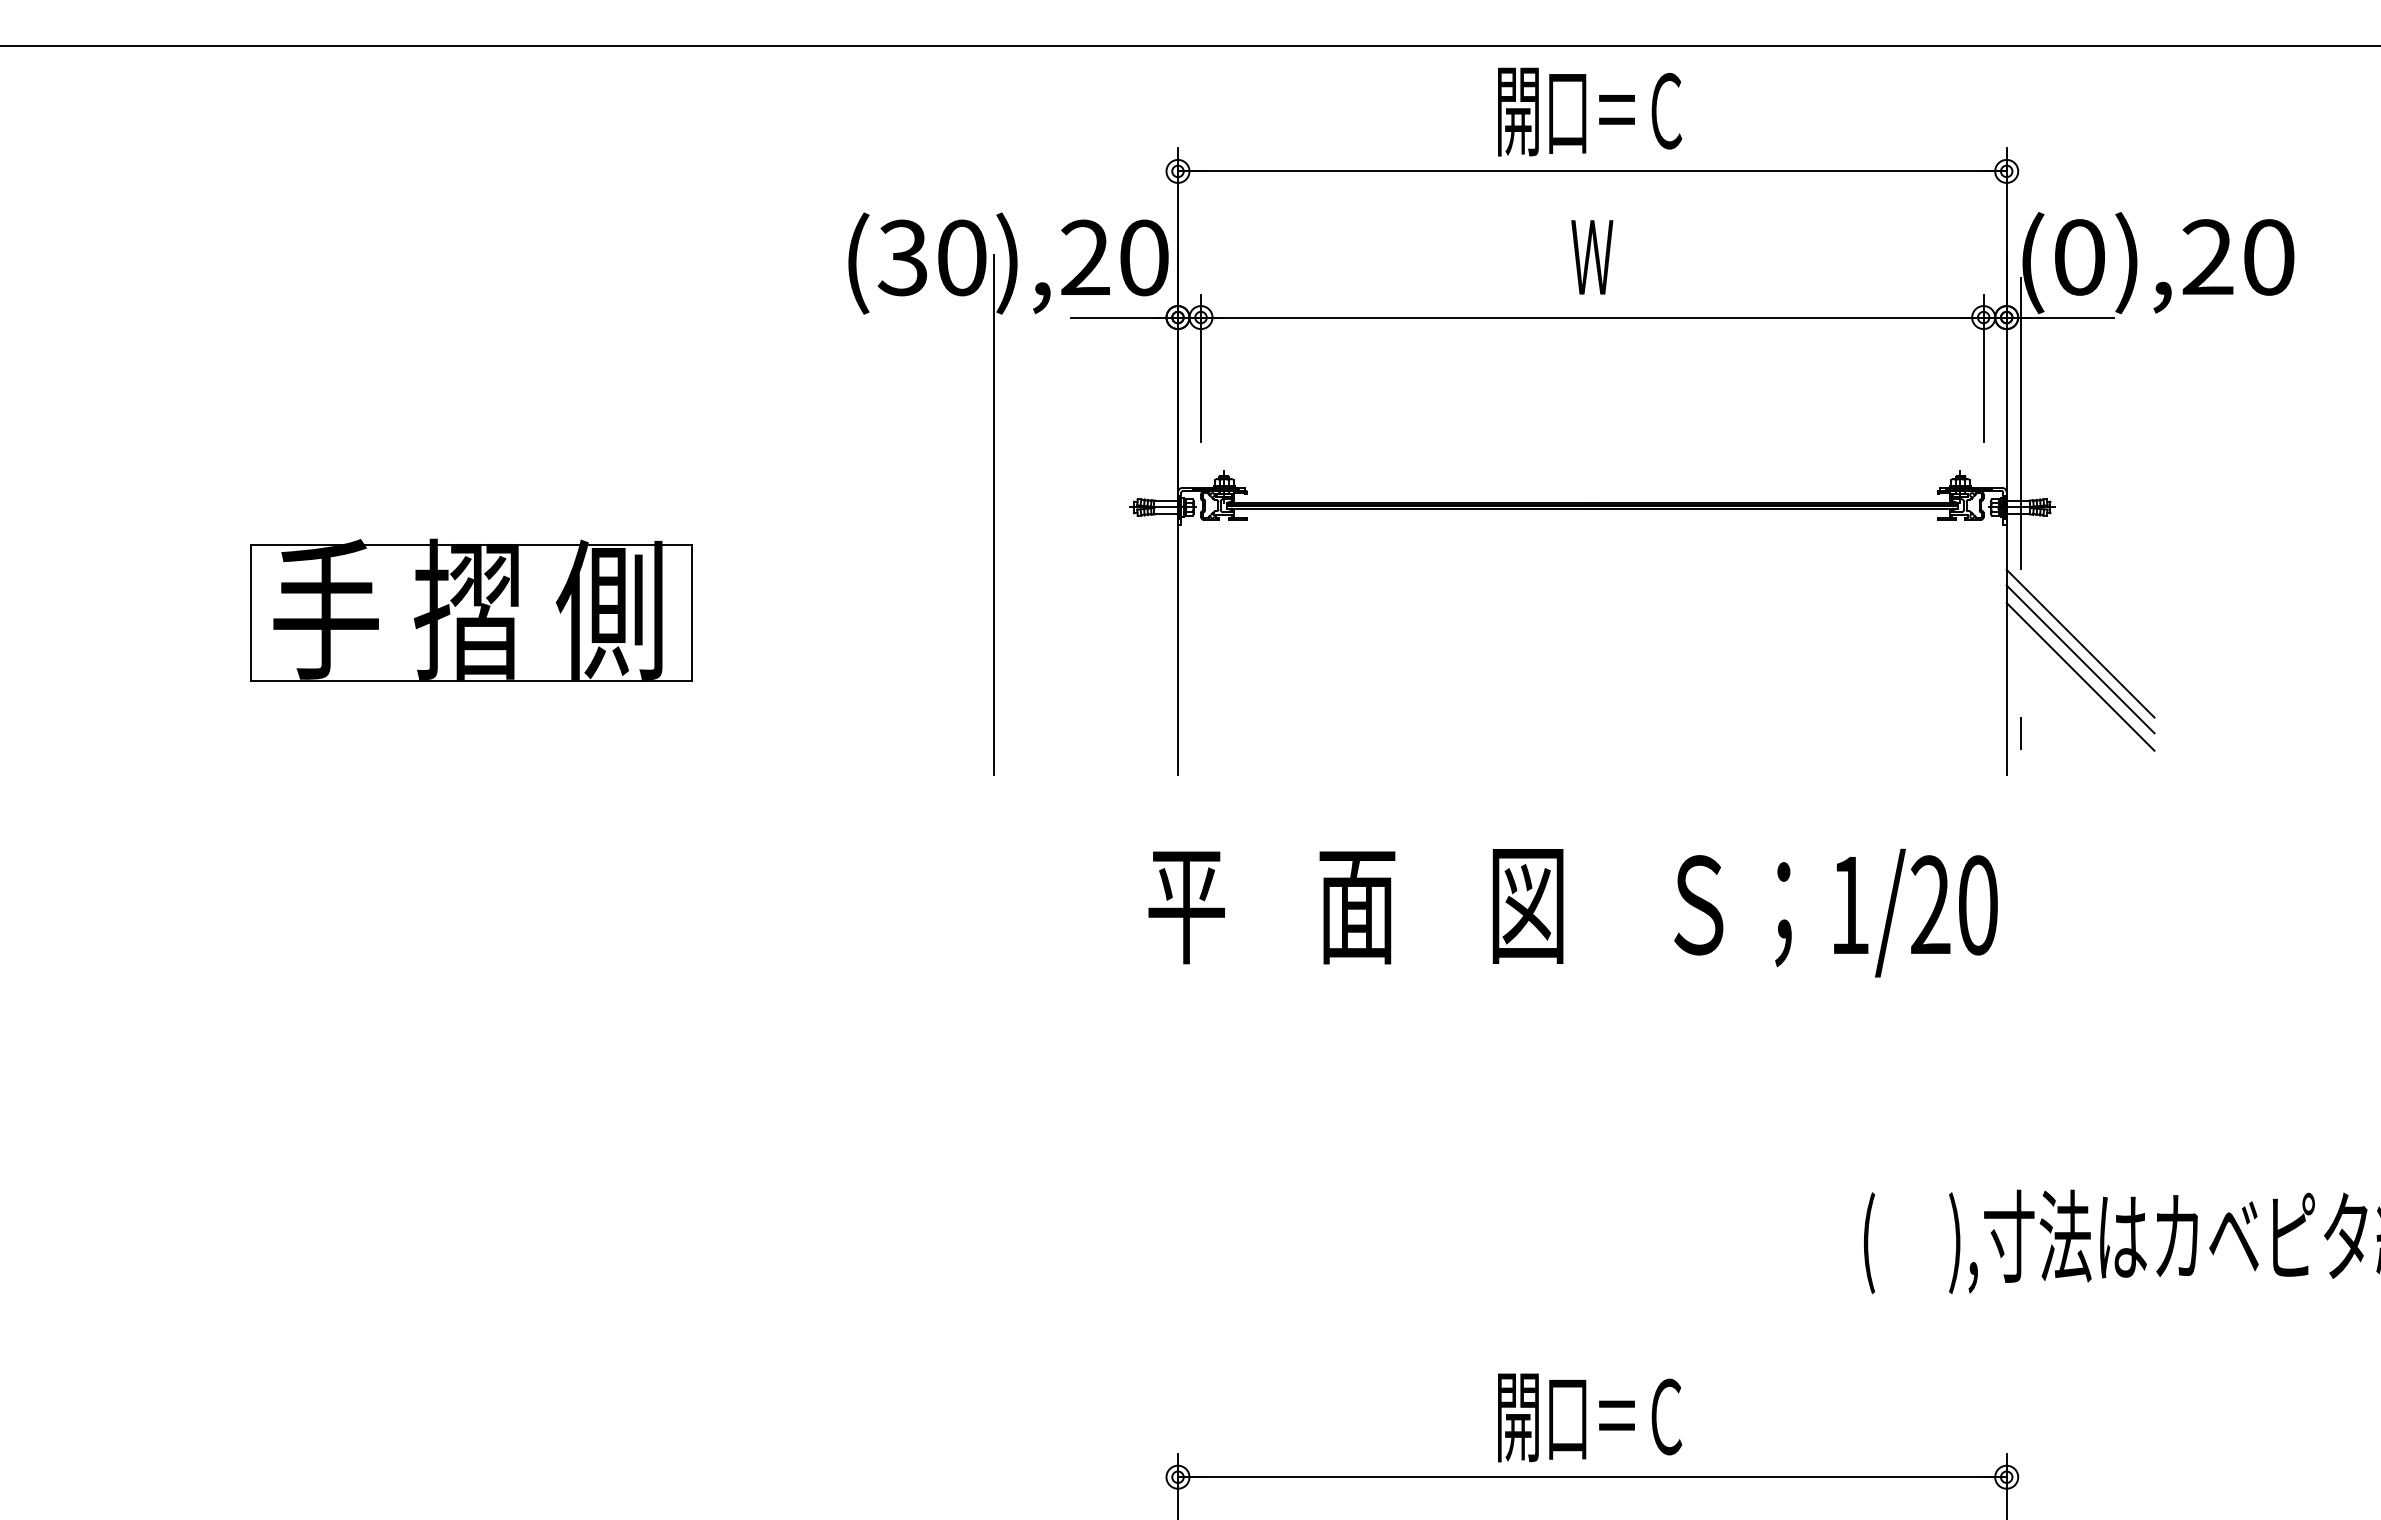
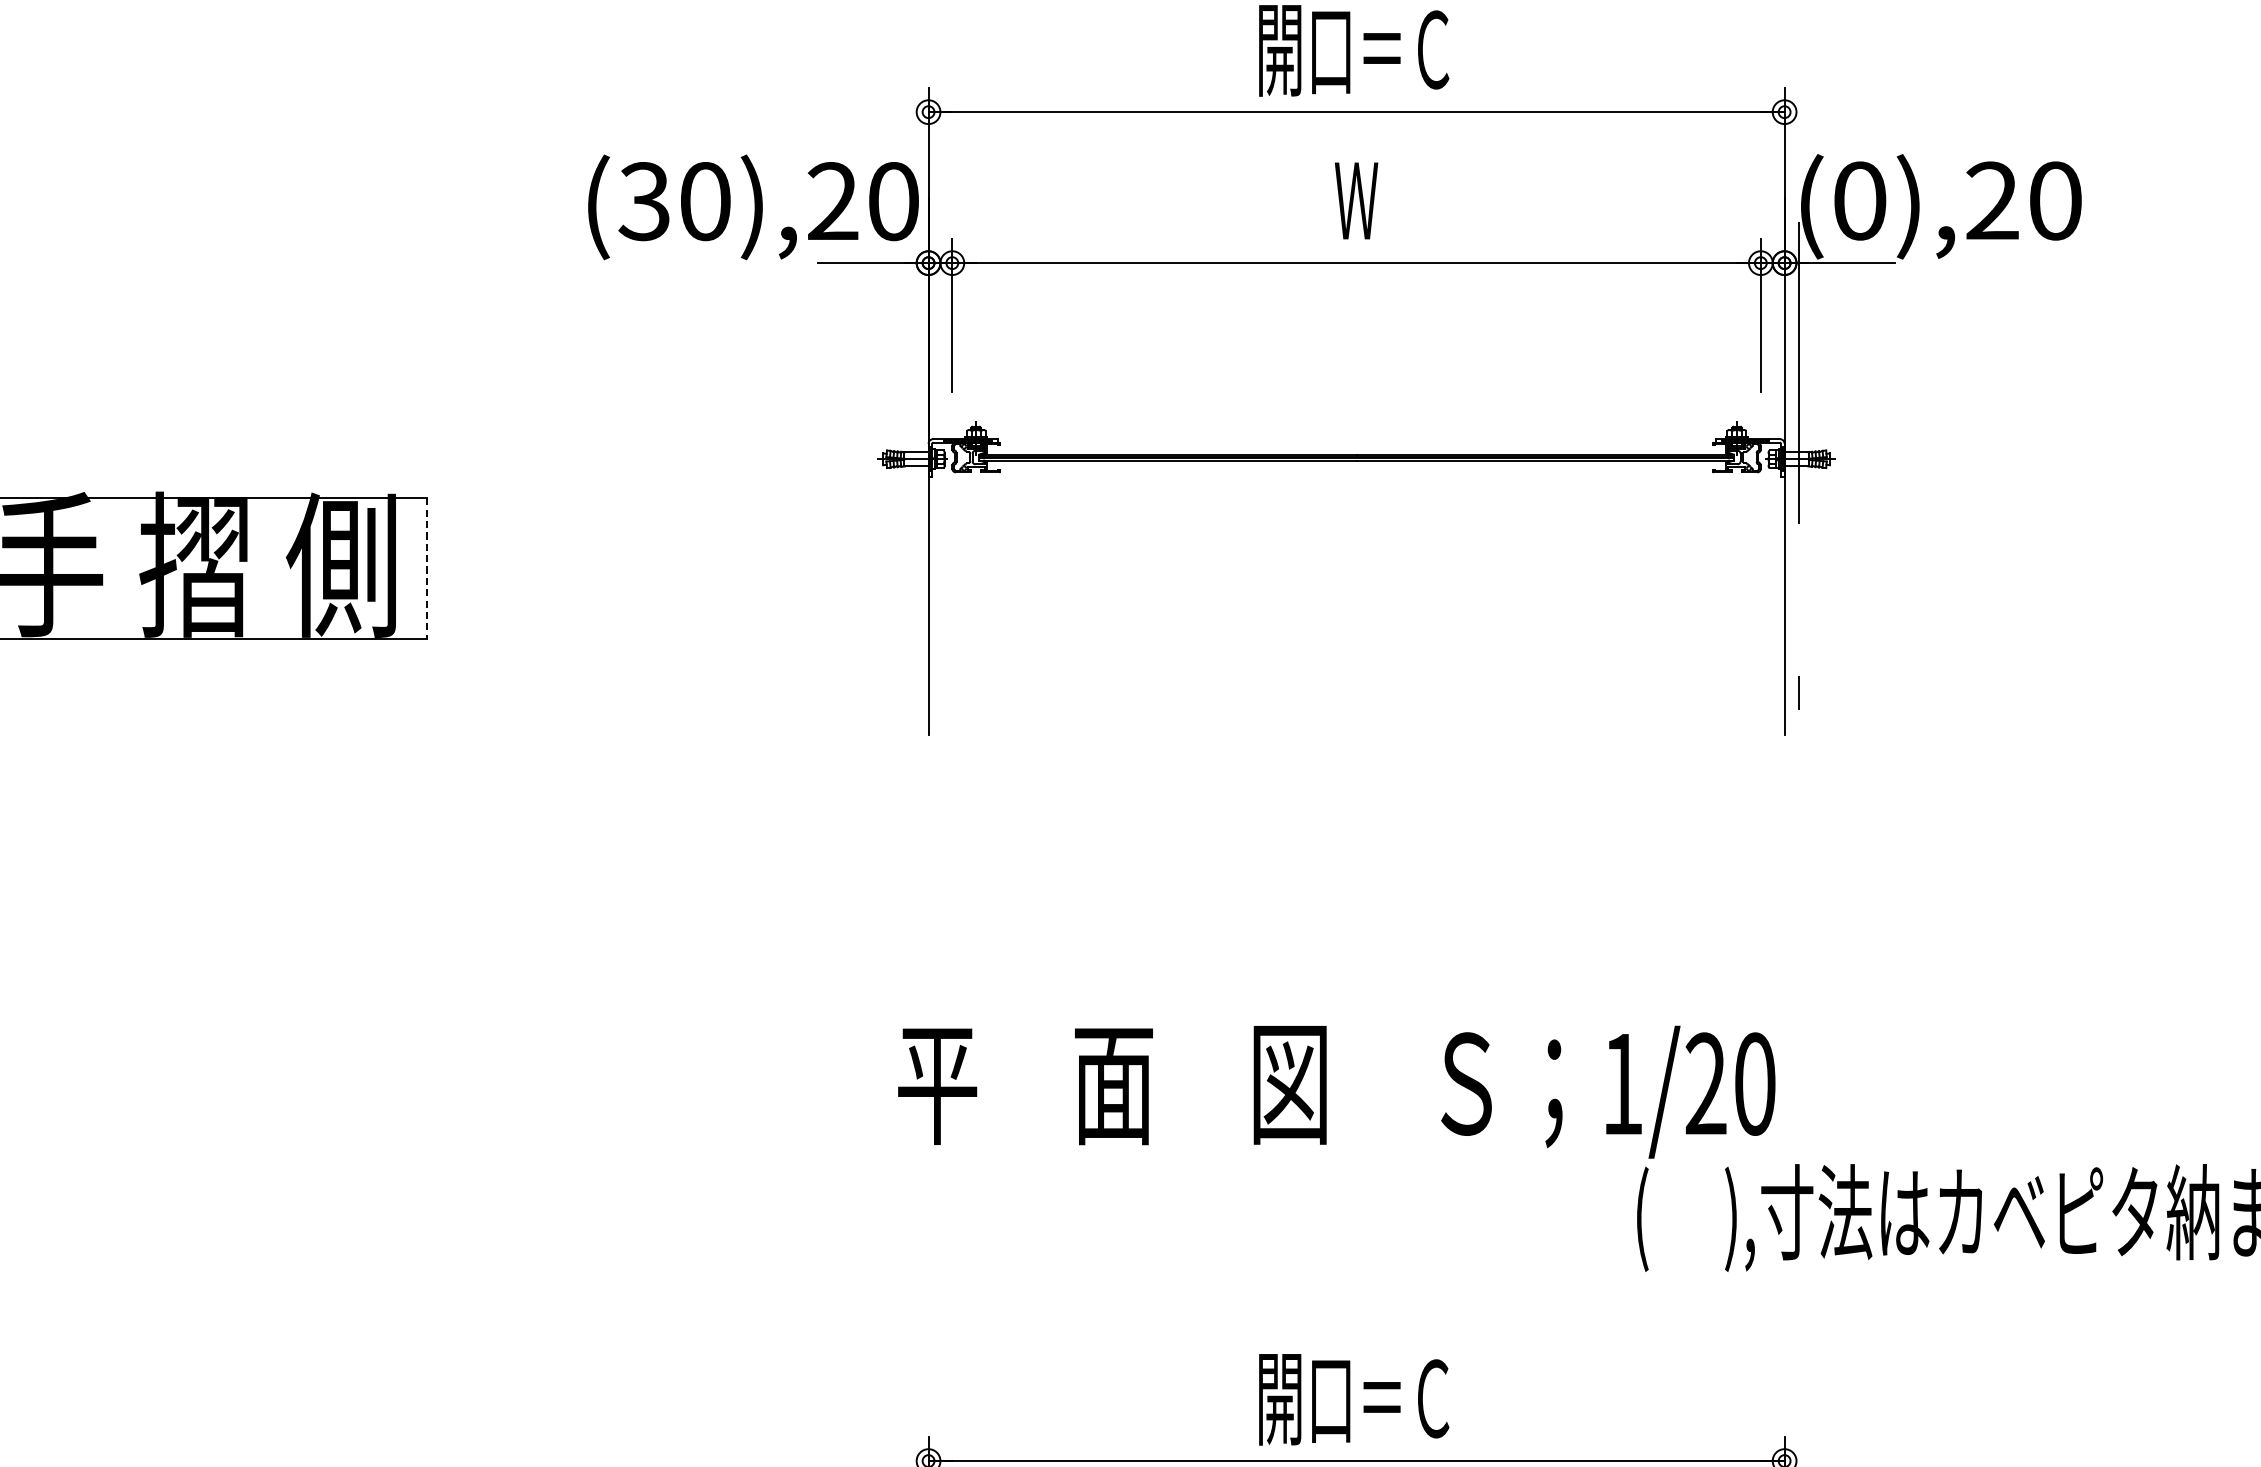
line: (993, 514) -> (737, 466), removed
line: (692, 613) -> (427, 568), solid -> dashed
line: (2080, 643) -> (1860, 599), removed
line: (2080, 659) -> (1860, 616), removed
line: (2080, 676) -> (1860, 633), removed
text: (1572, 912) -> (1336, 1091), moved

